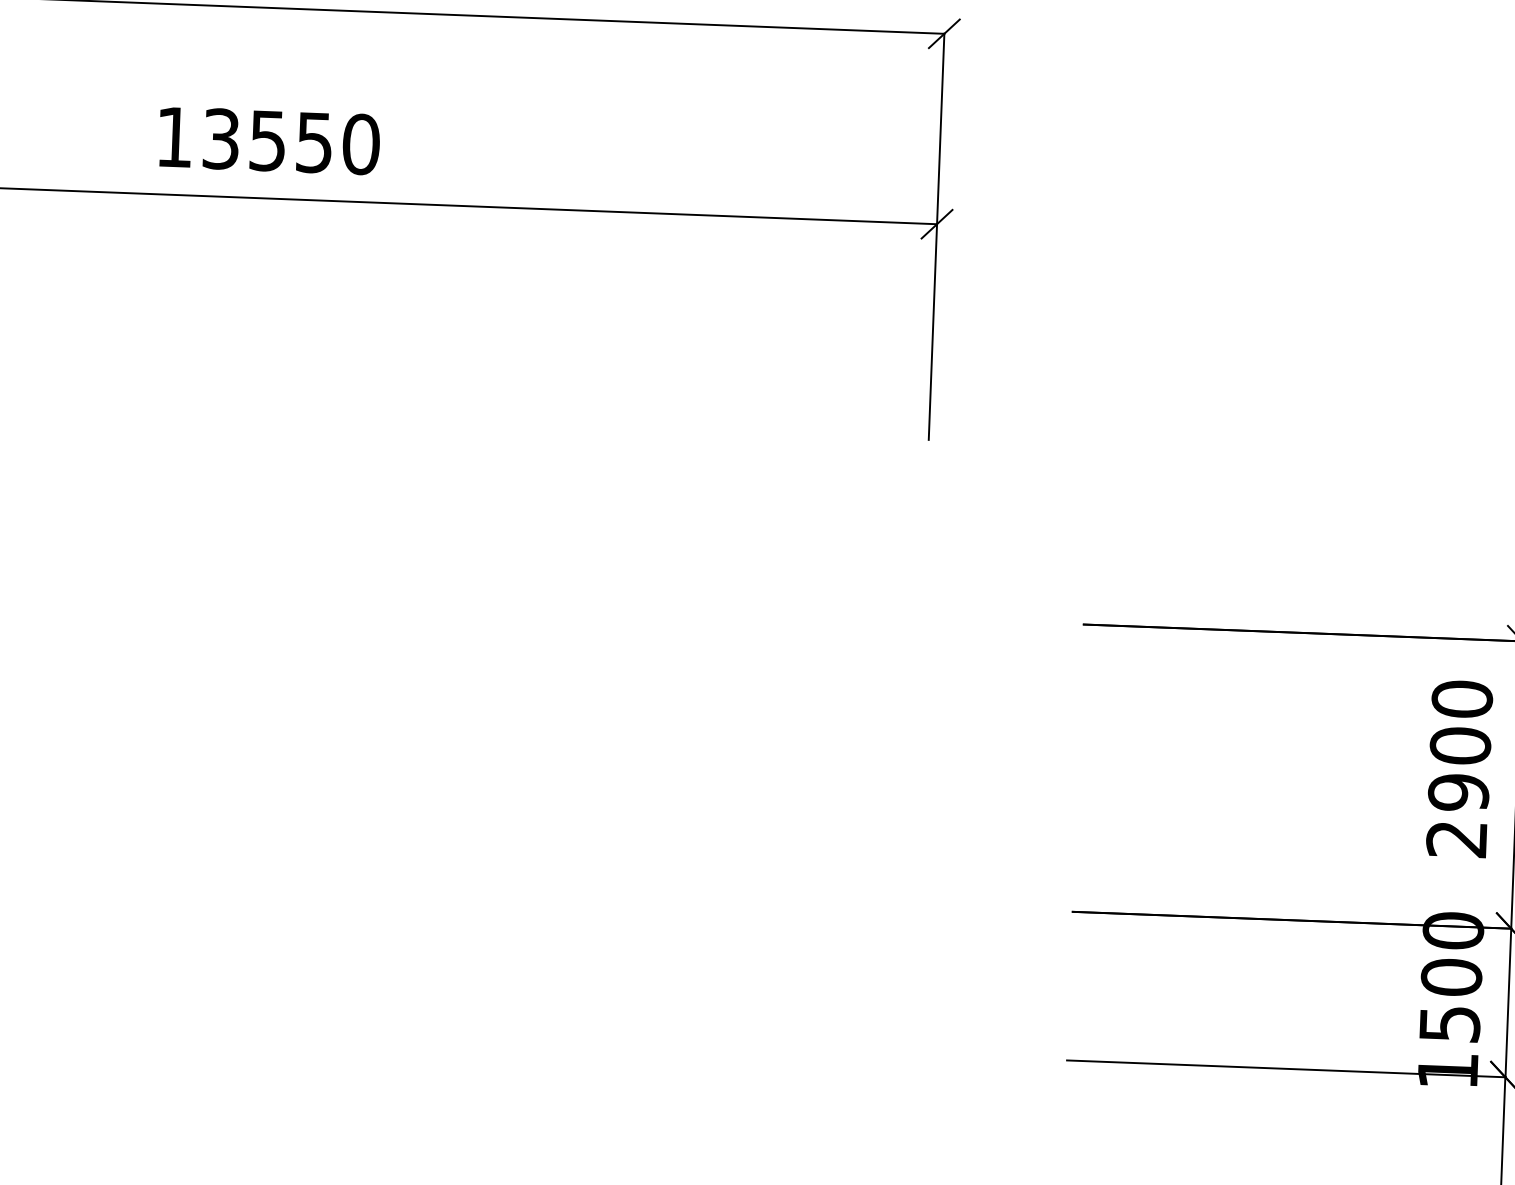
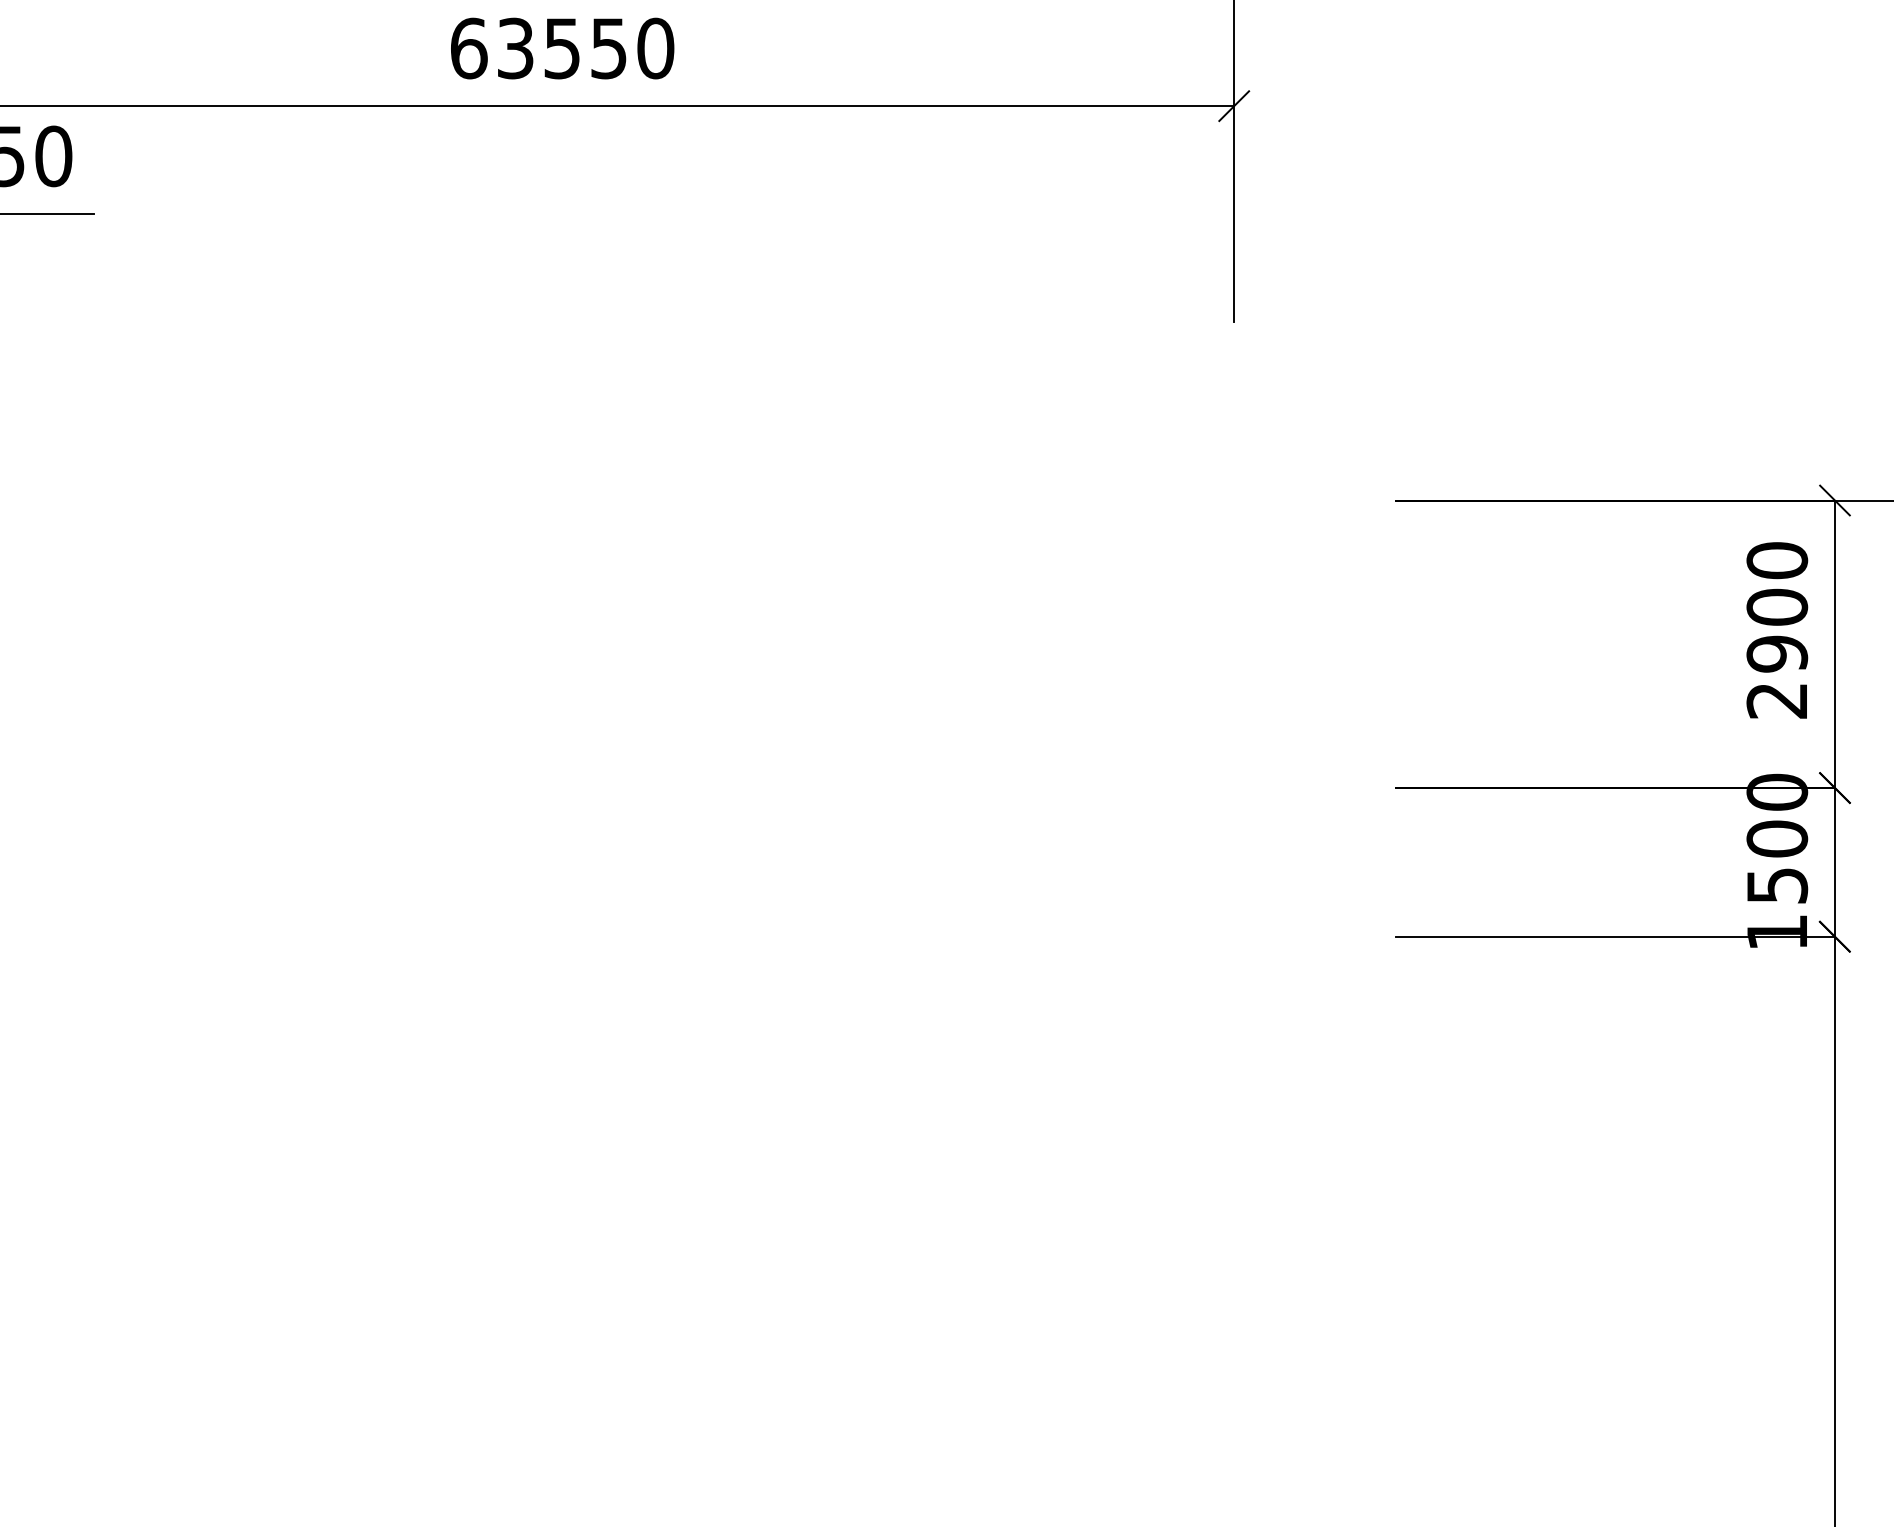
text: (175, 137) -> (469, 48), 13550 -> 63550

